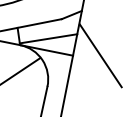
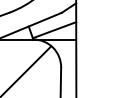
hatch: (100, 55) -> (97, 35), removed

